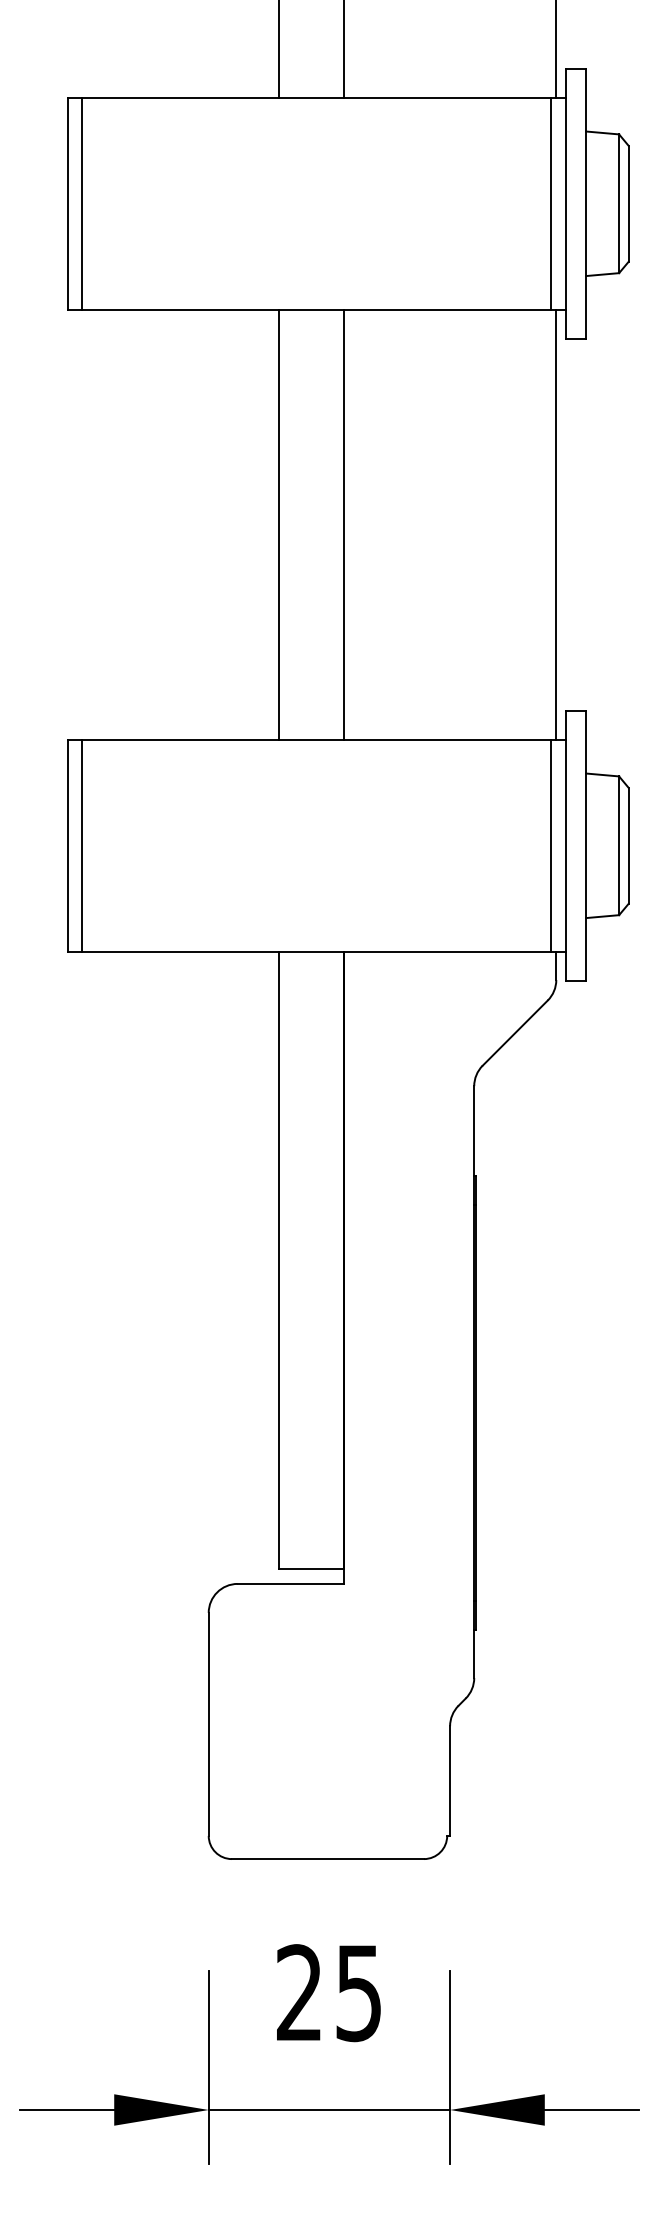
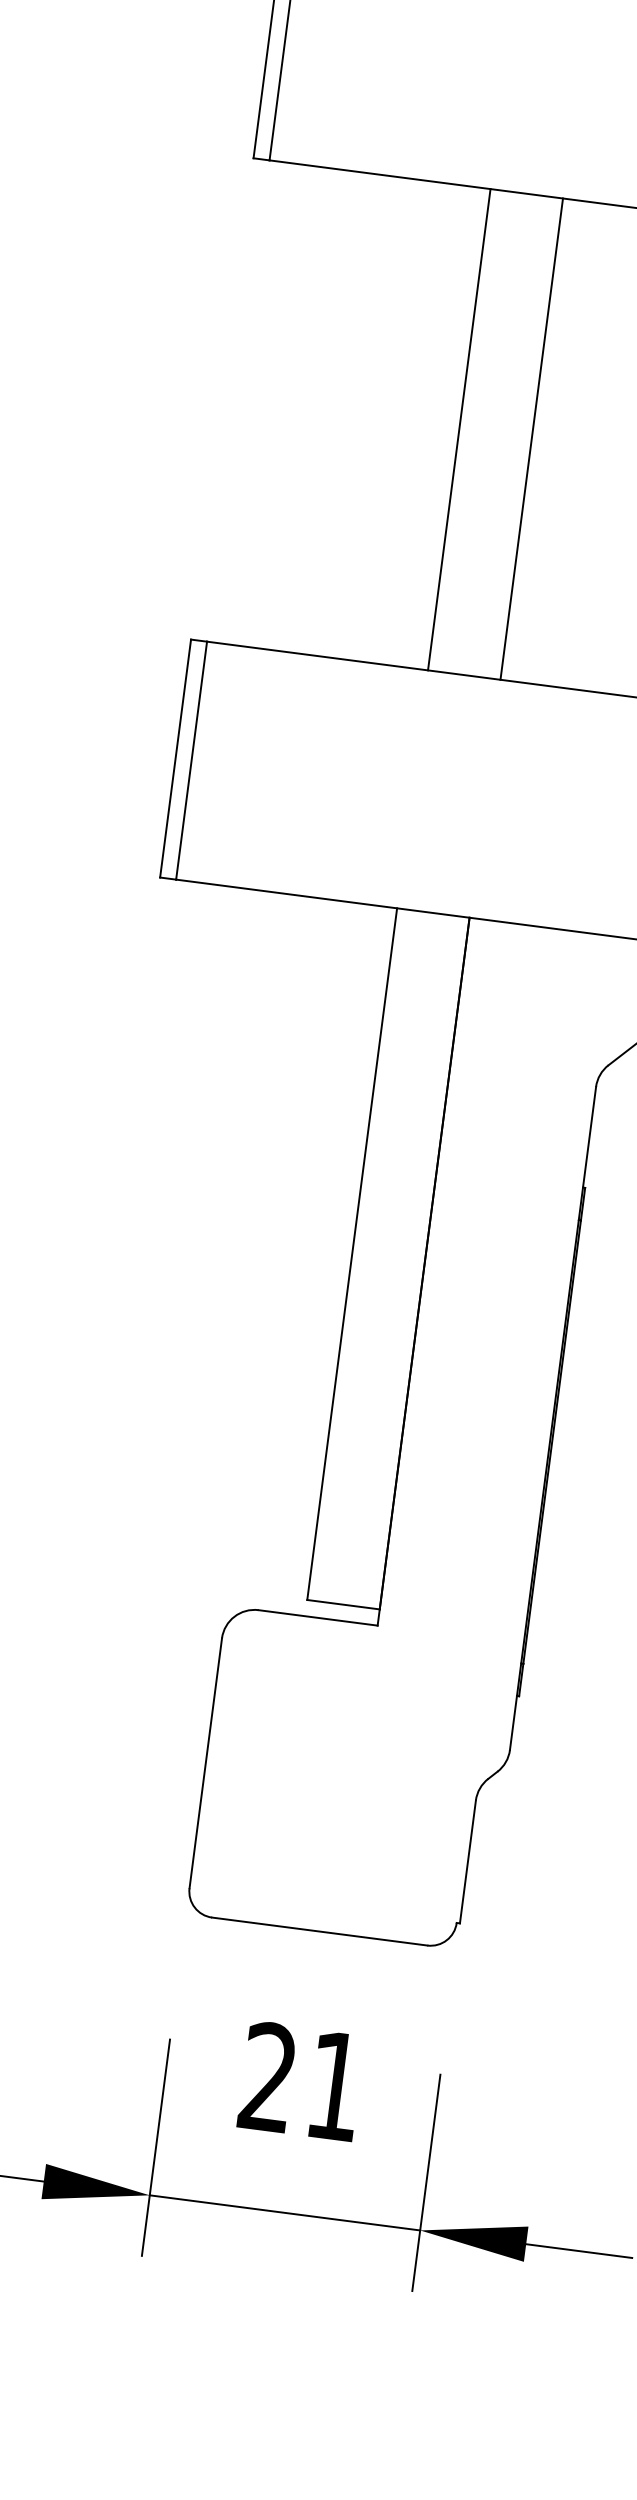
text: (358, 1993) -> (334, 2086), 25 -> 21

